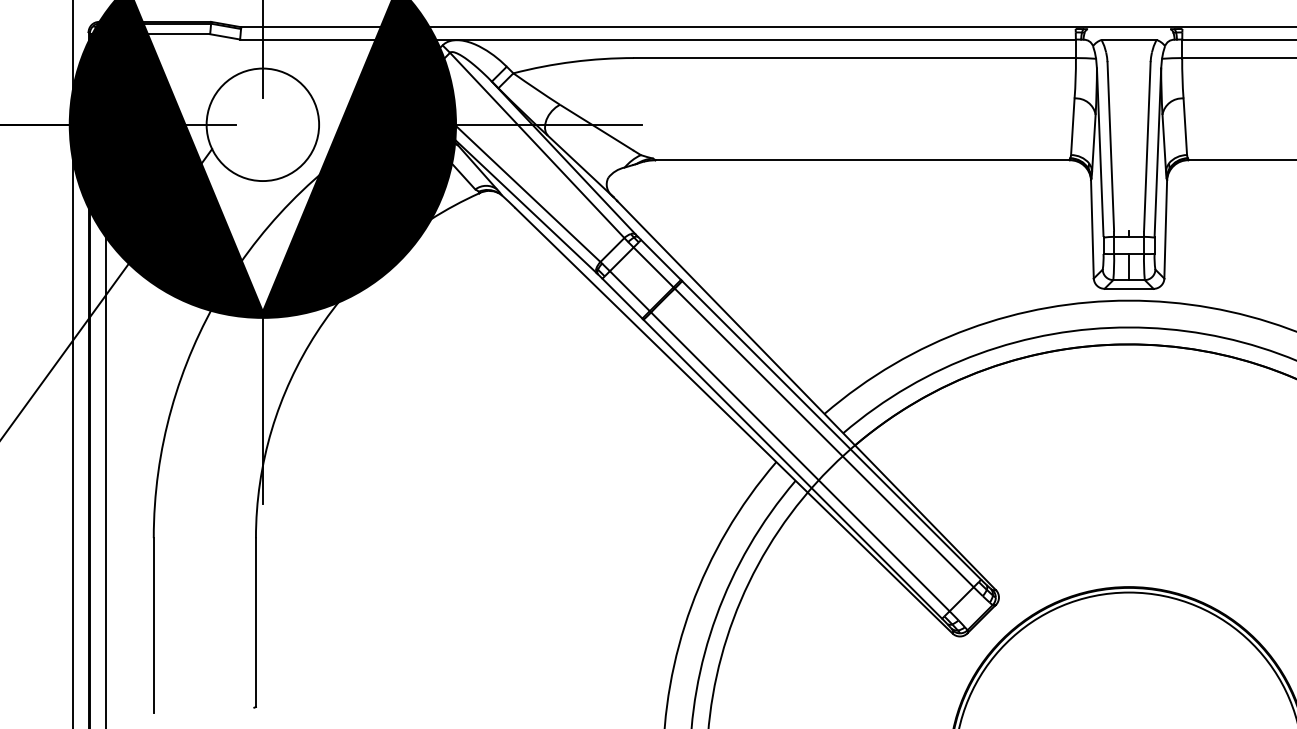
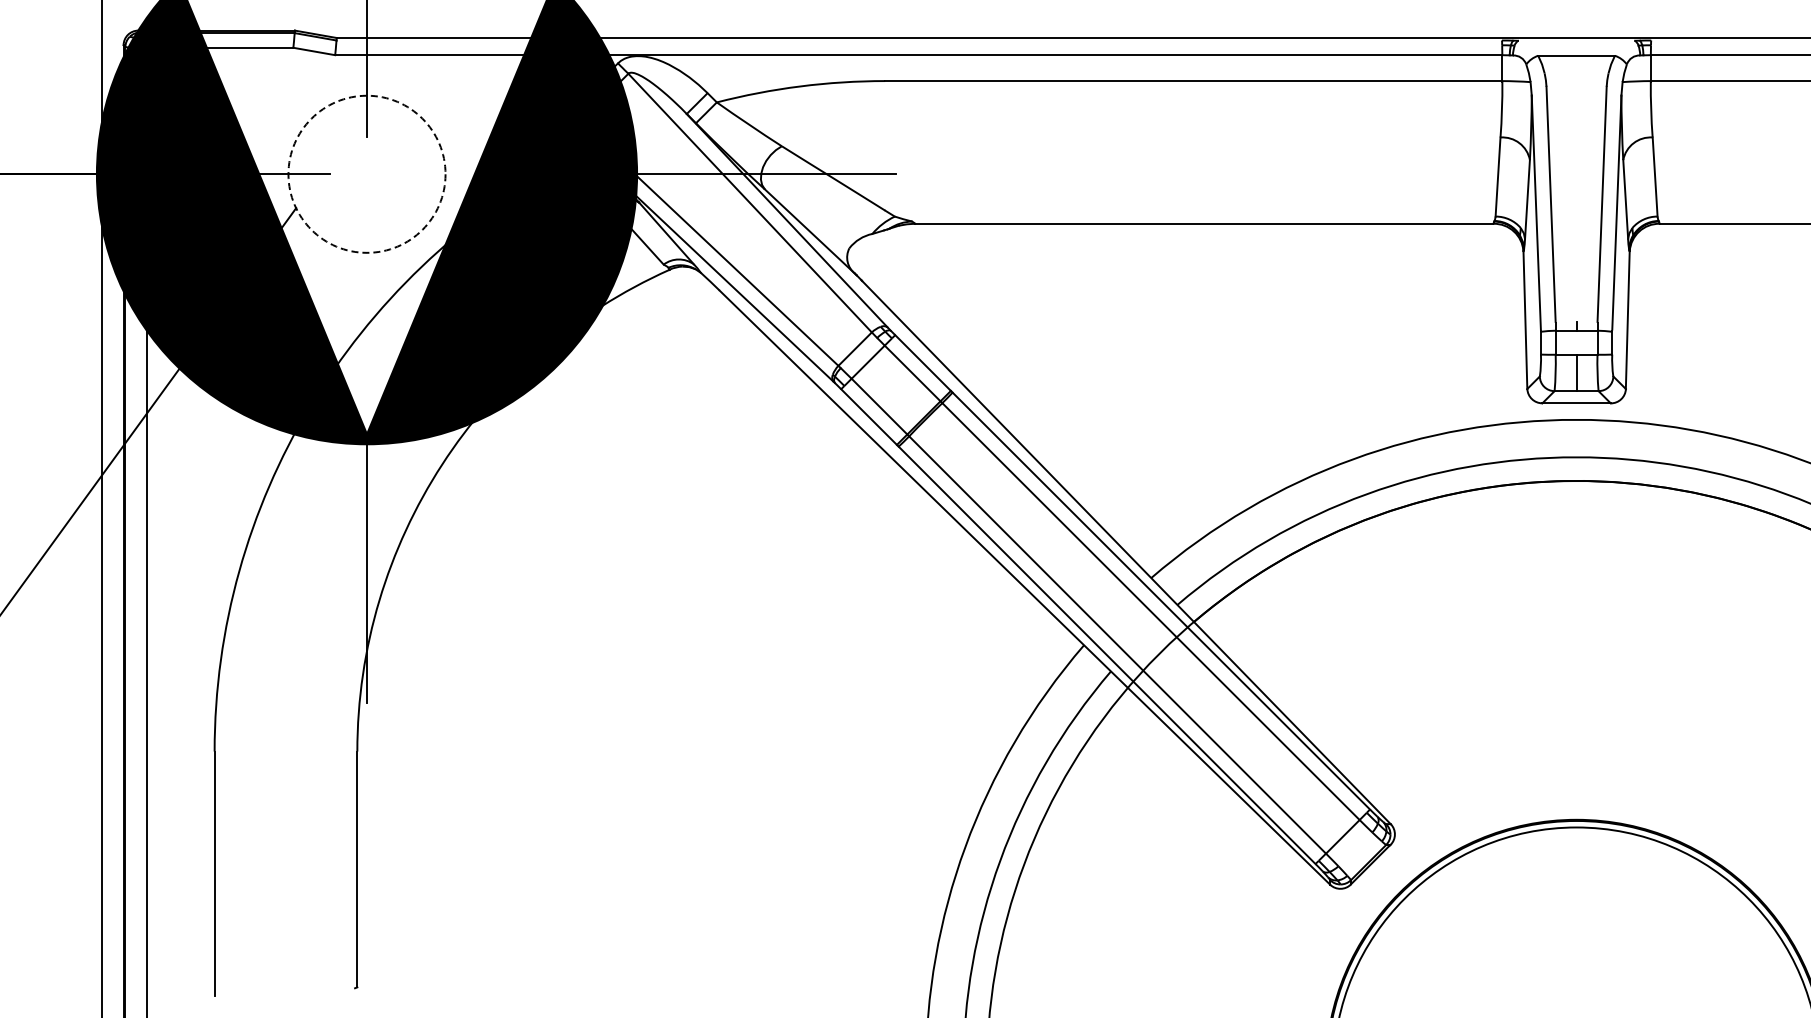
circle: (262, 124) -> (366, 173), solid -> dashed

